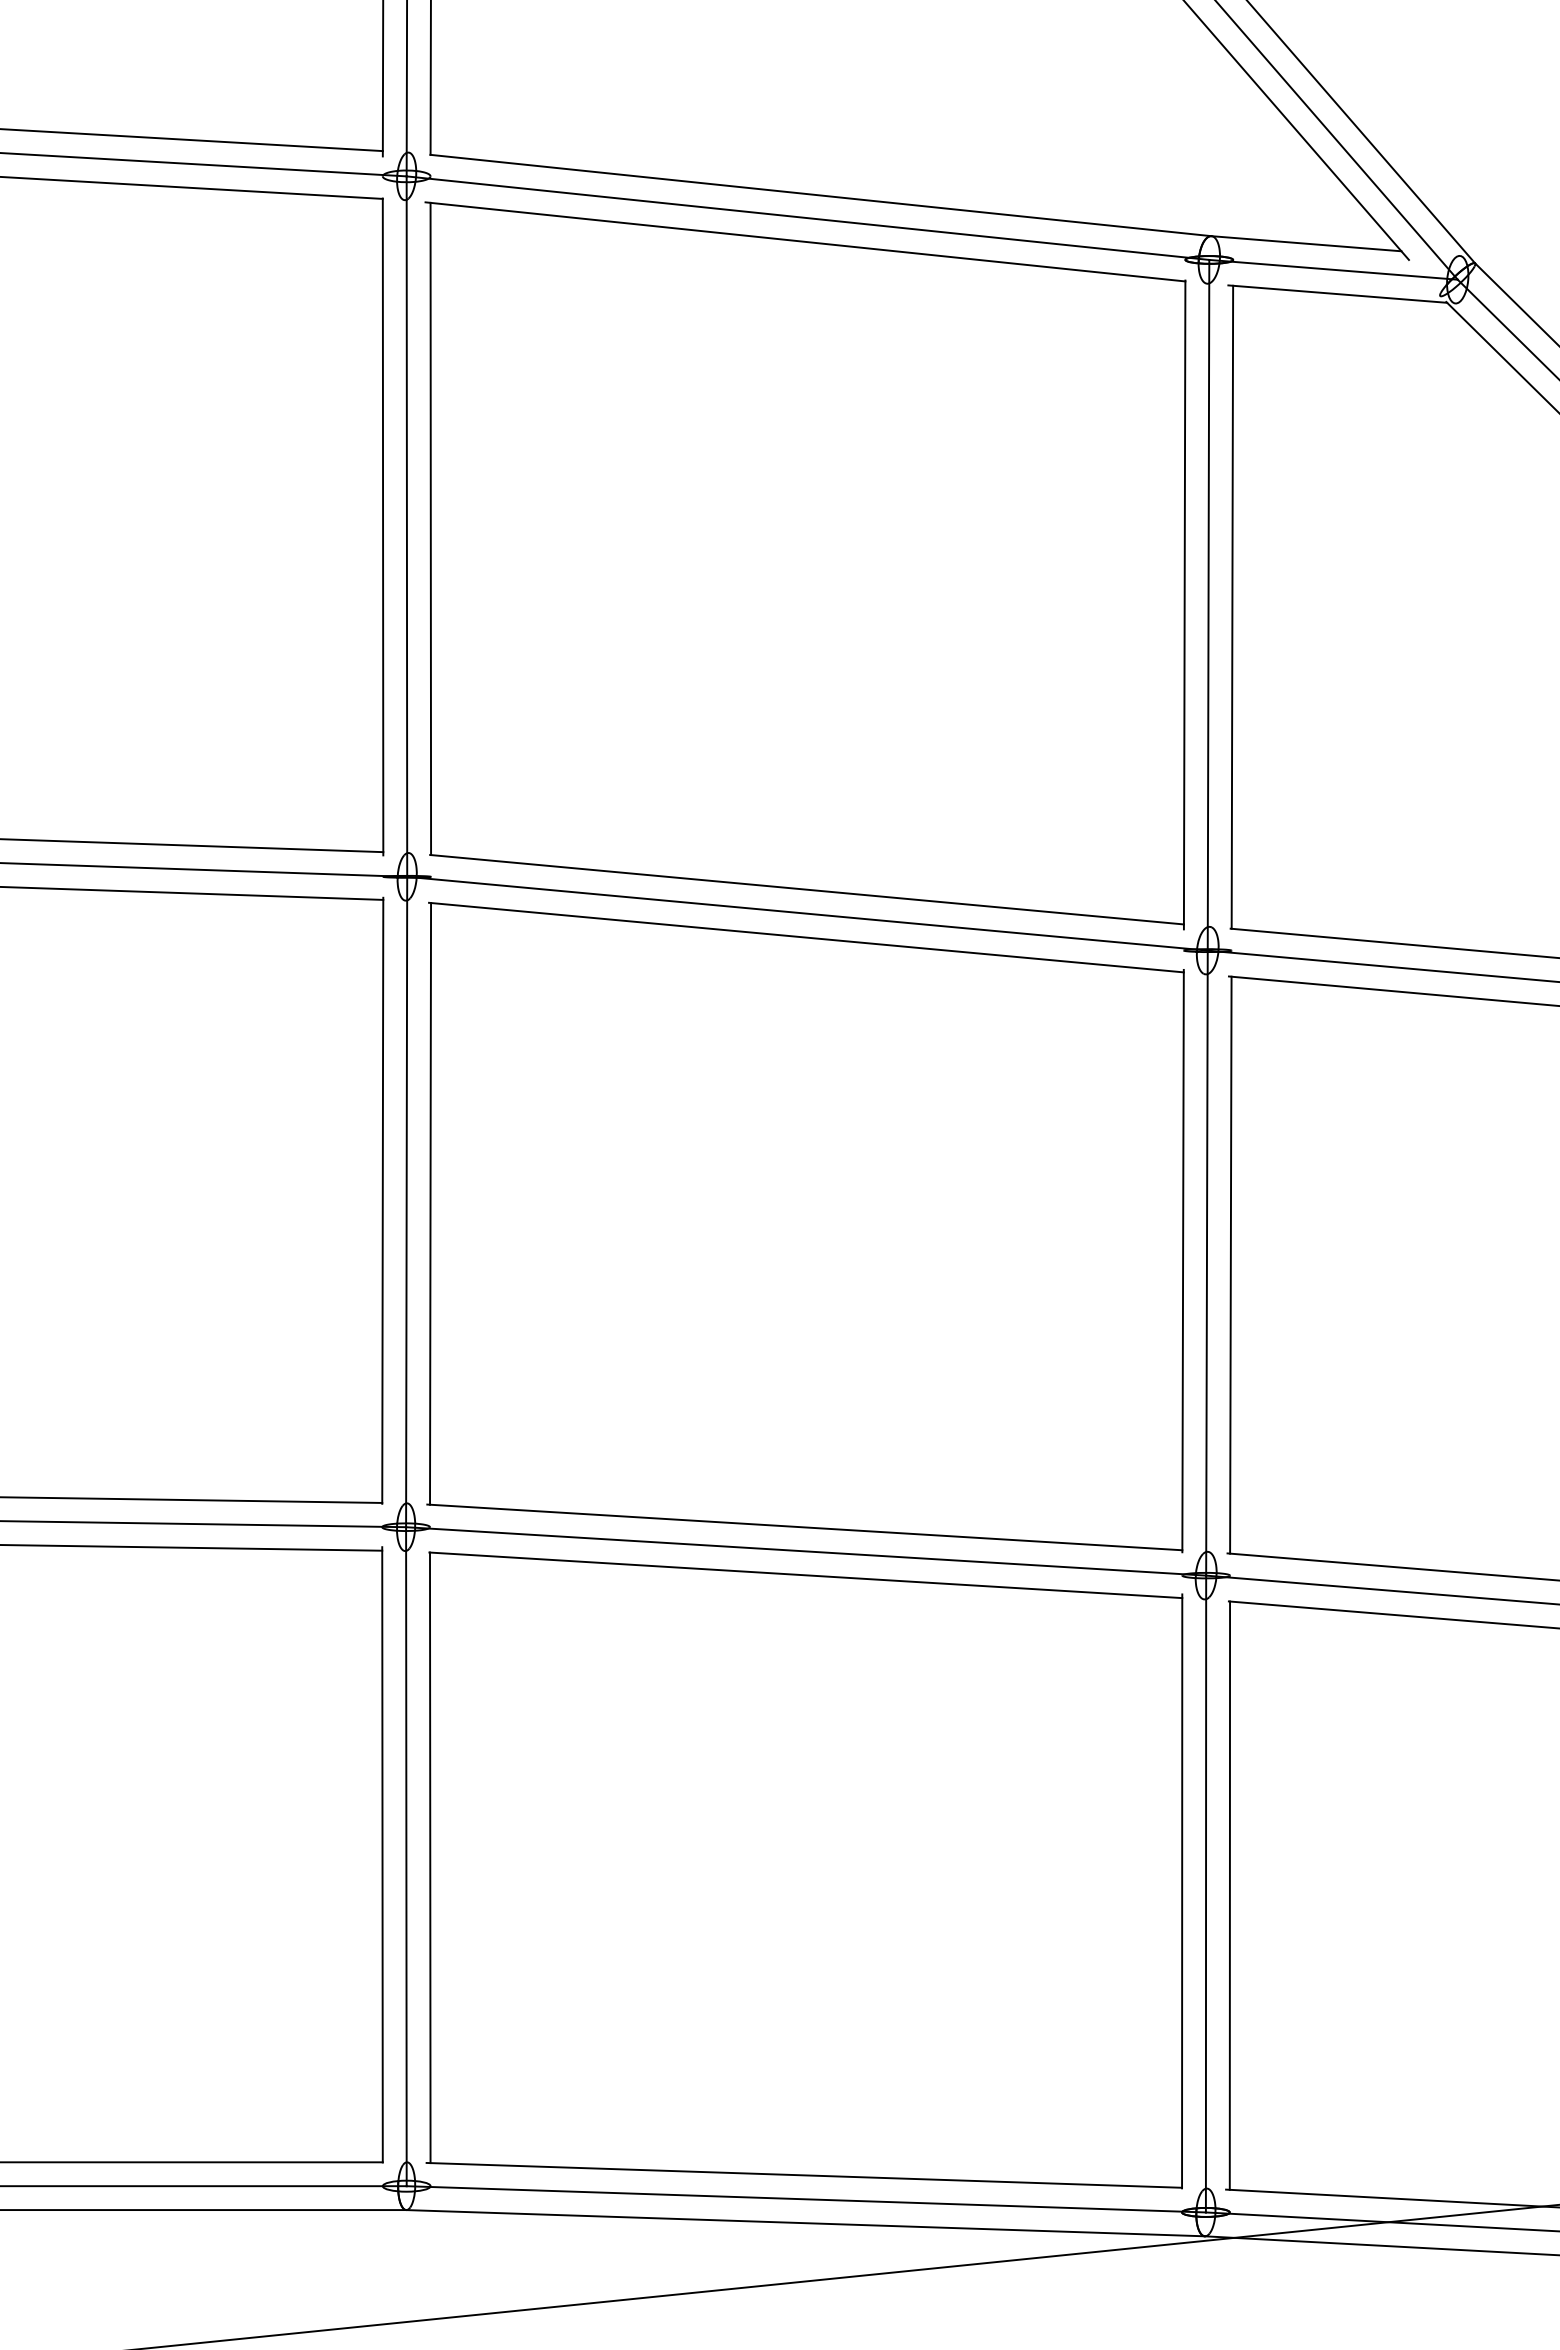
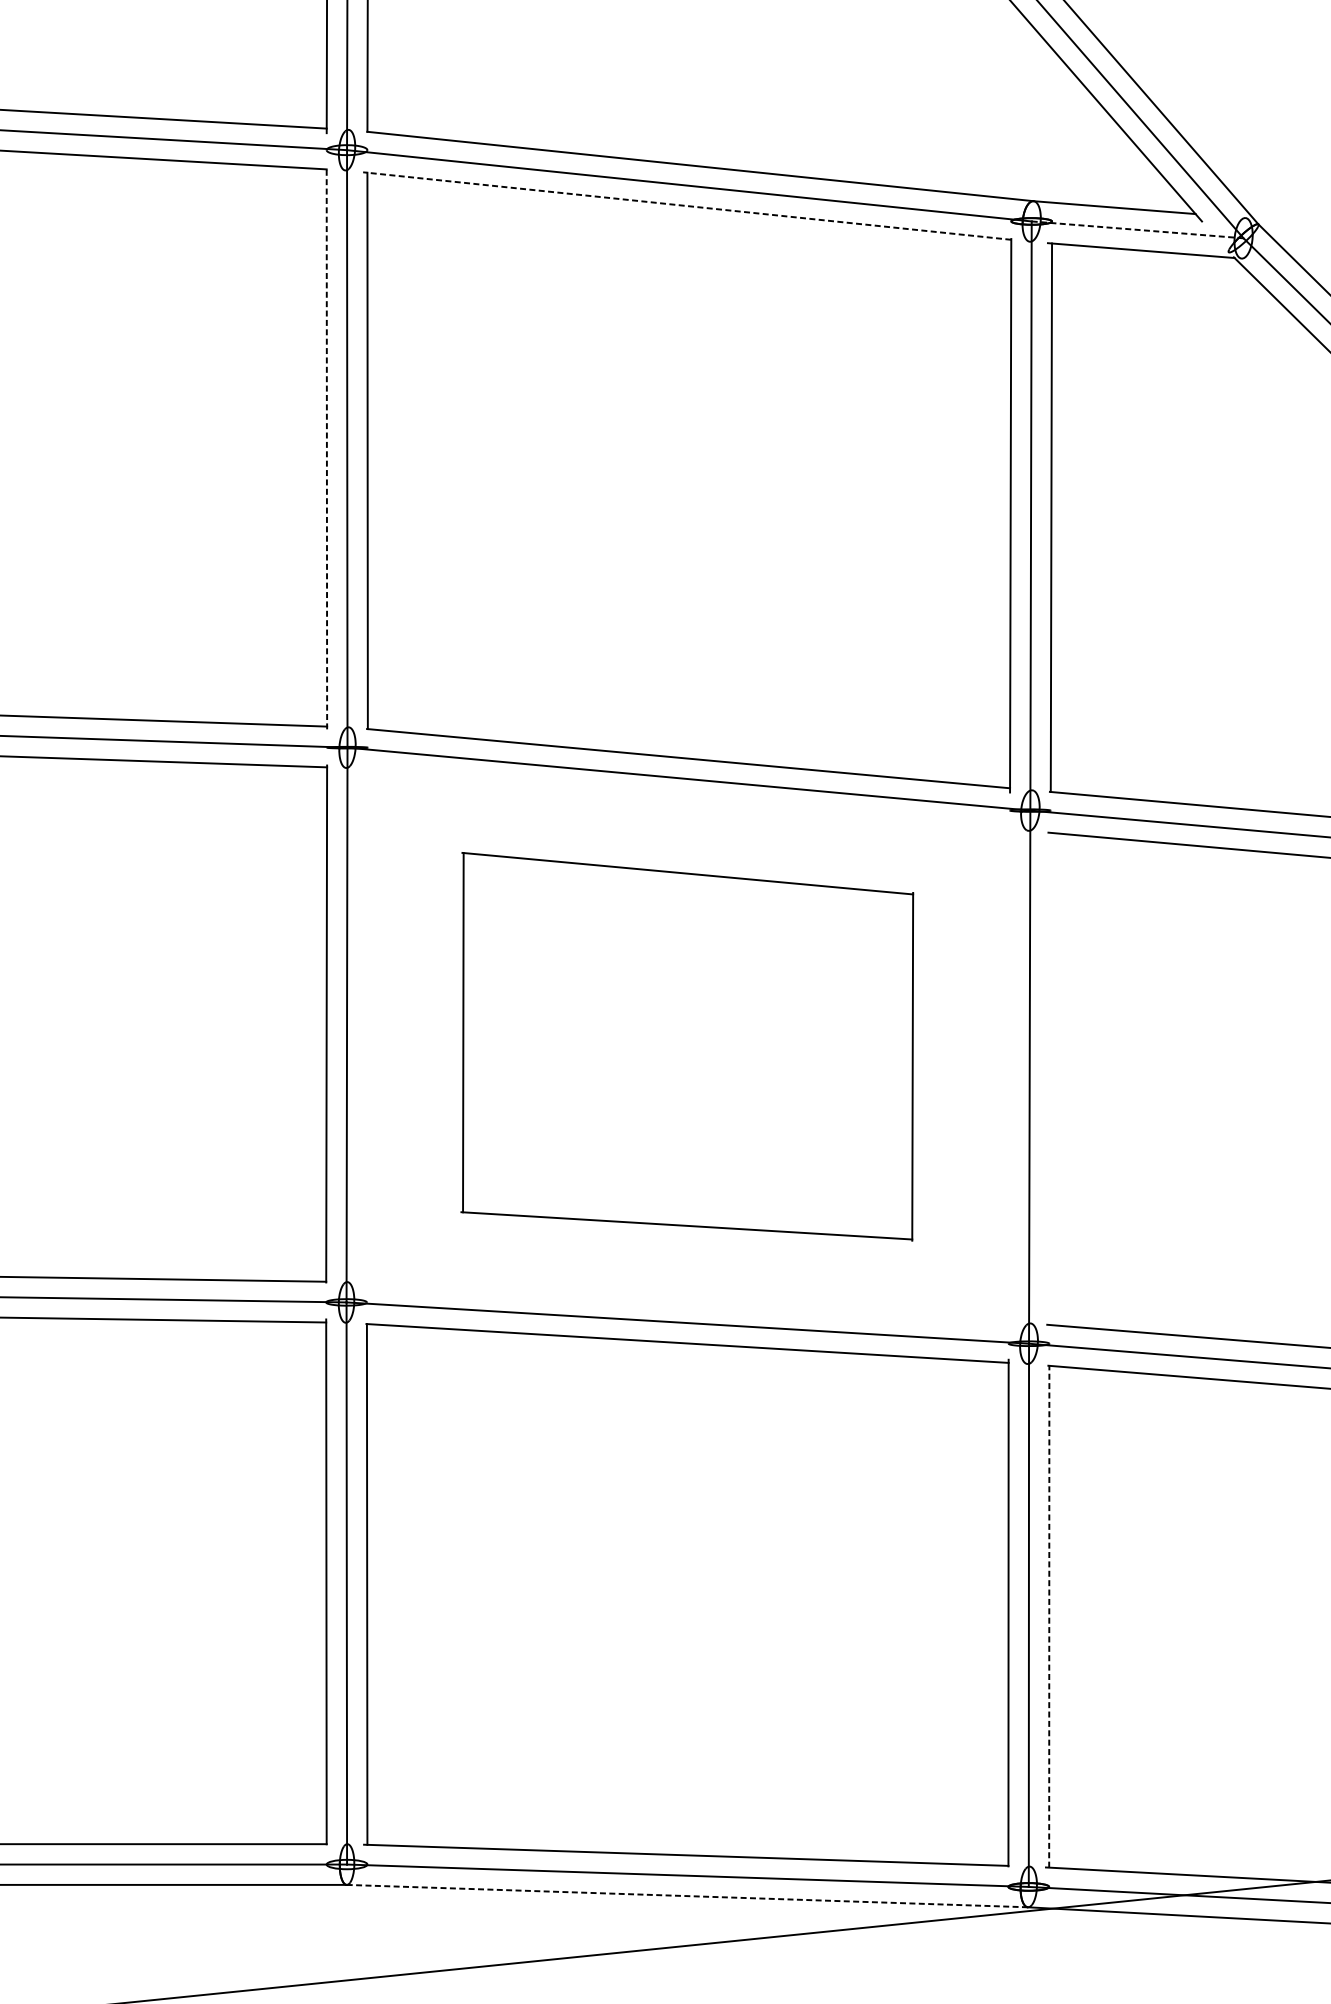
line: (805, 241) -> (687, 205), solid -> dashed
line: (1333, 269) -> (1137, 229), solid -> dashed
line: (383, 526) -> (327, 448), solid -> dashed
part: (805, 1227) -> (687, 1046), size x0.7
line: (1230, 1264) -> (1049, 1078), removed
line: (1229, 1895) -> (1048, 1616), solid -> dashed
line: (805, 2223) -> (687, 1896), solid -> dashed

